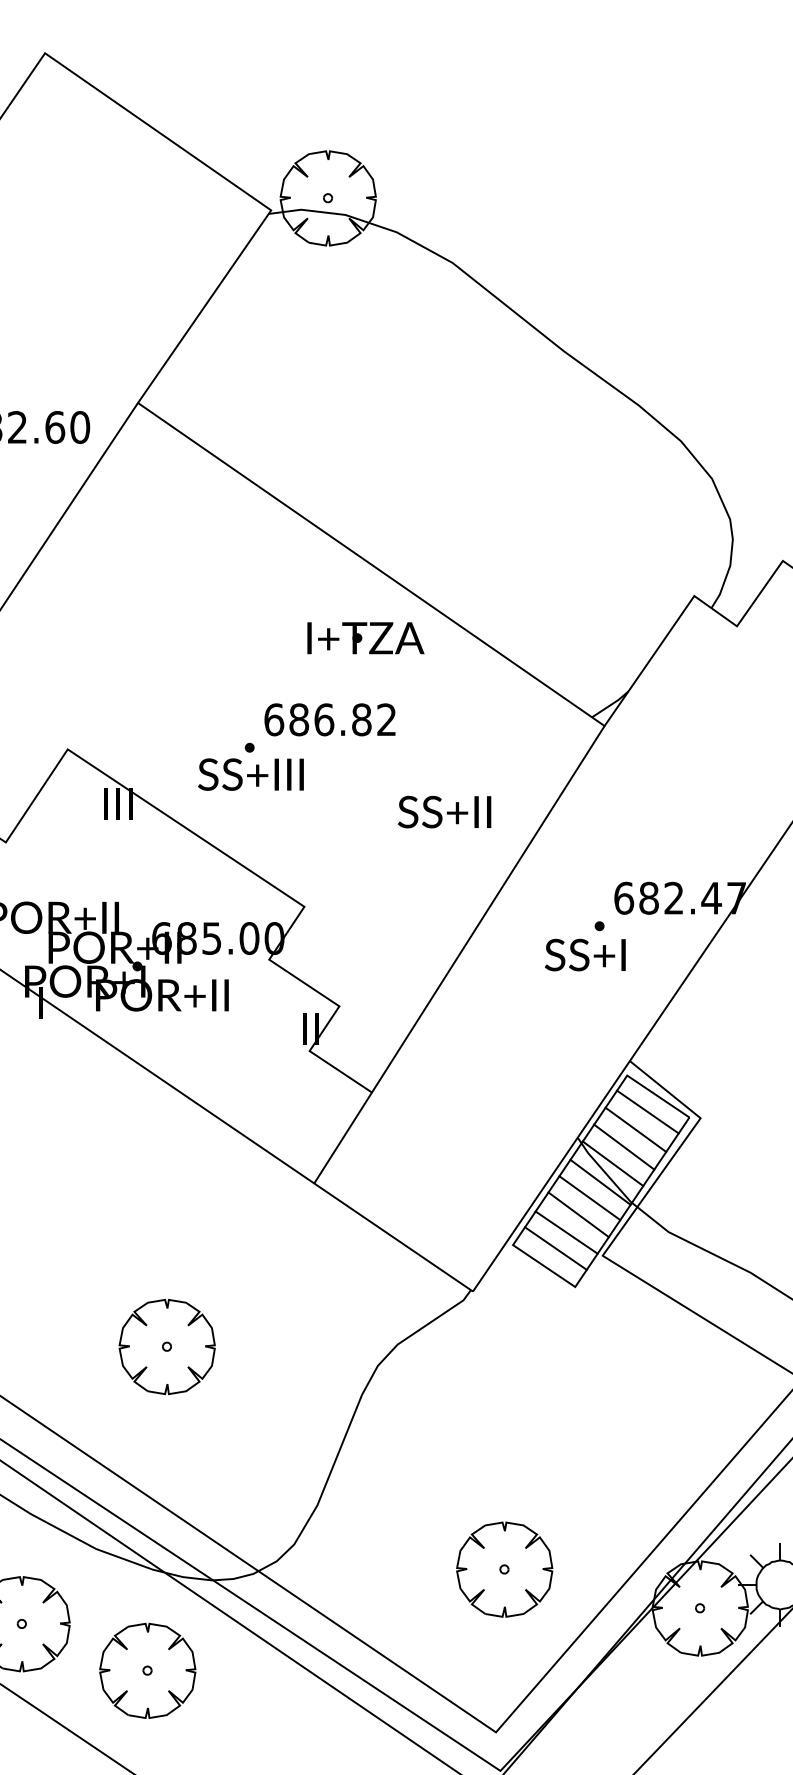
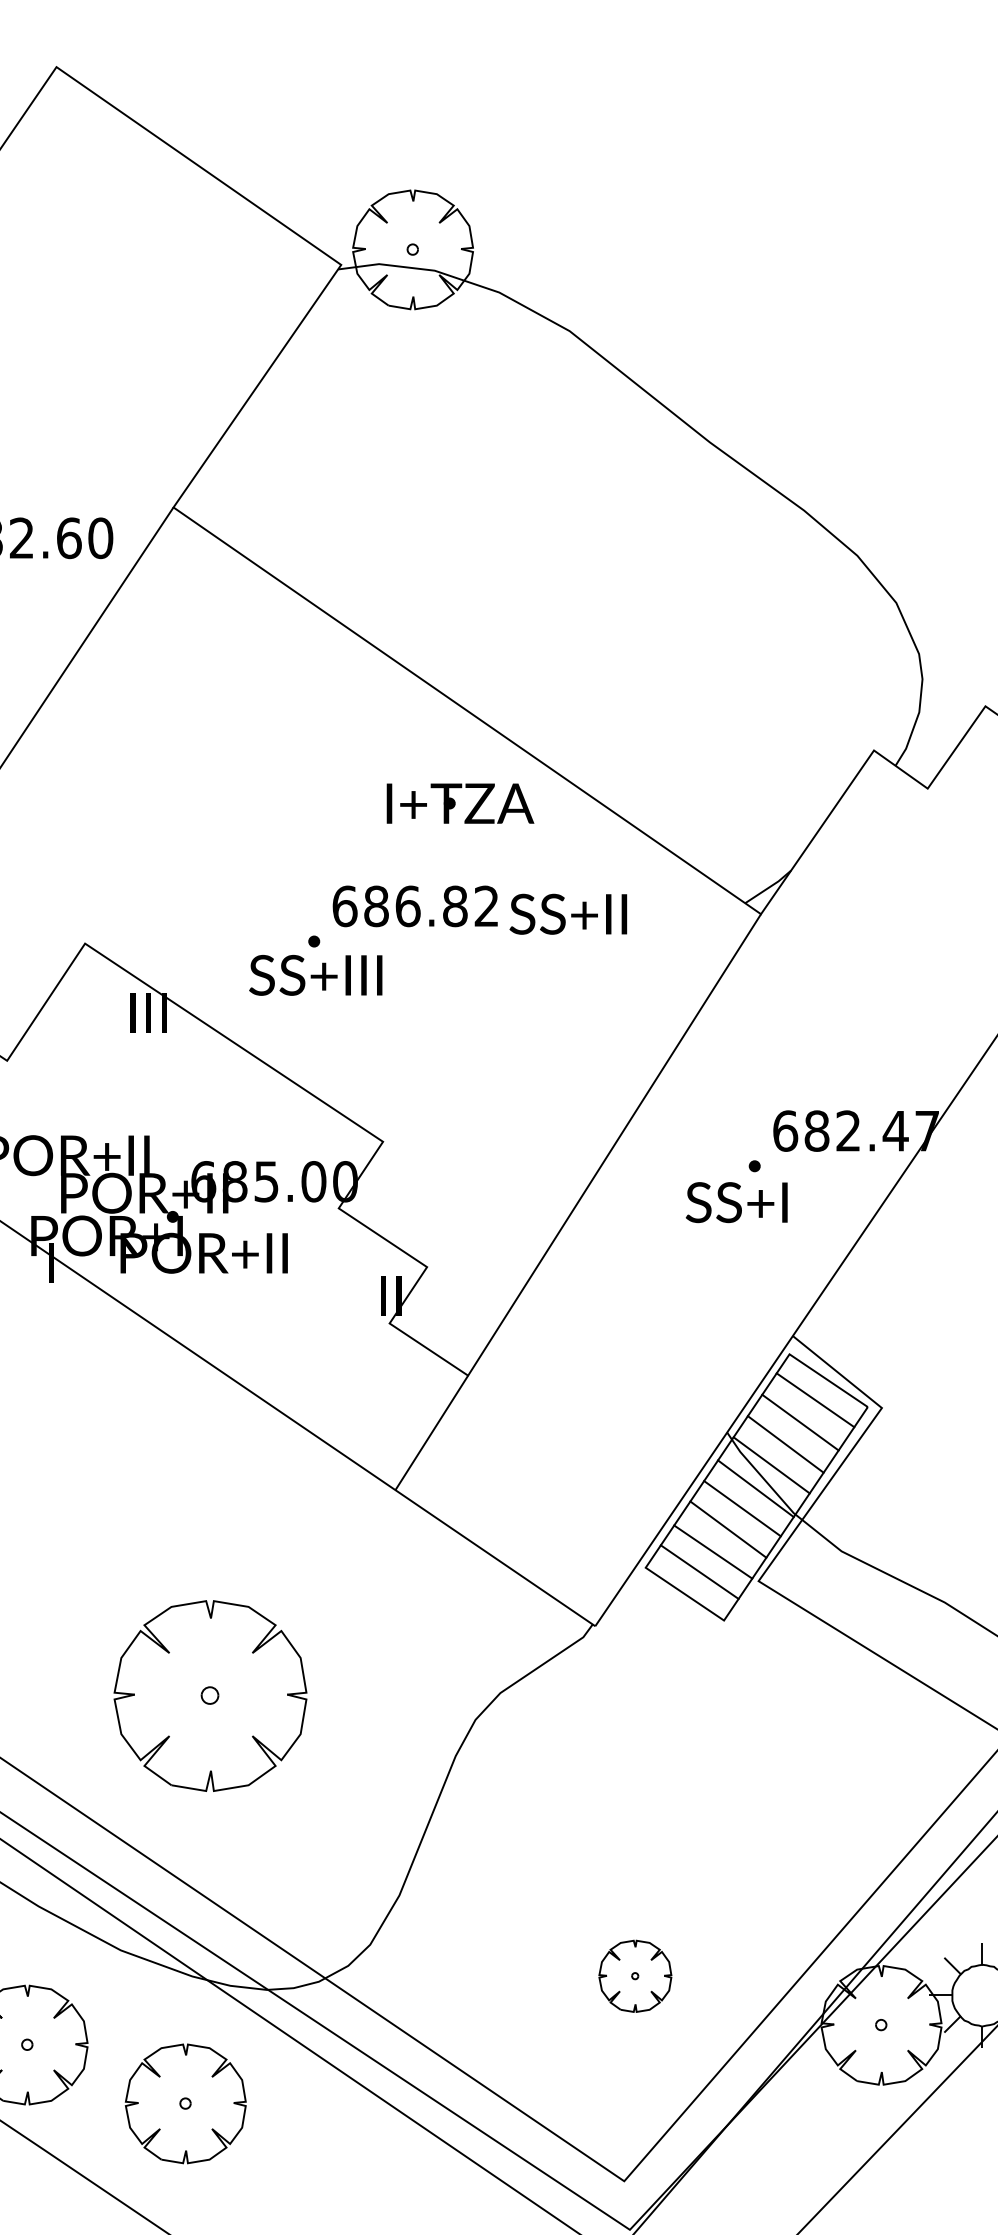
text: (444, 811) -> (568, 913), moved
part: (166, 1346) -> (209, 1695), size x1.6
part: (504, 1569) -> (634, 1976), size x0.6

